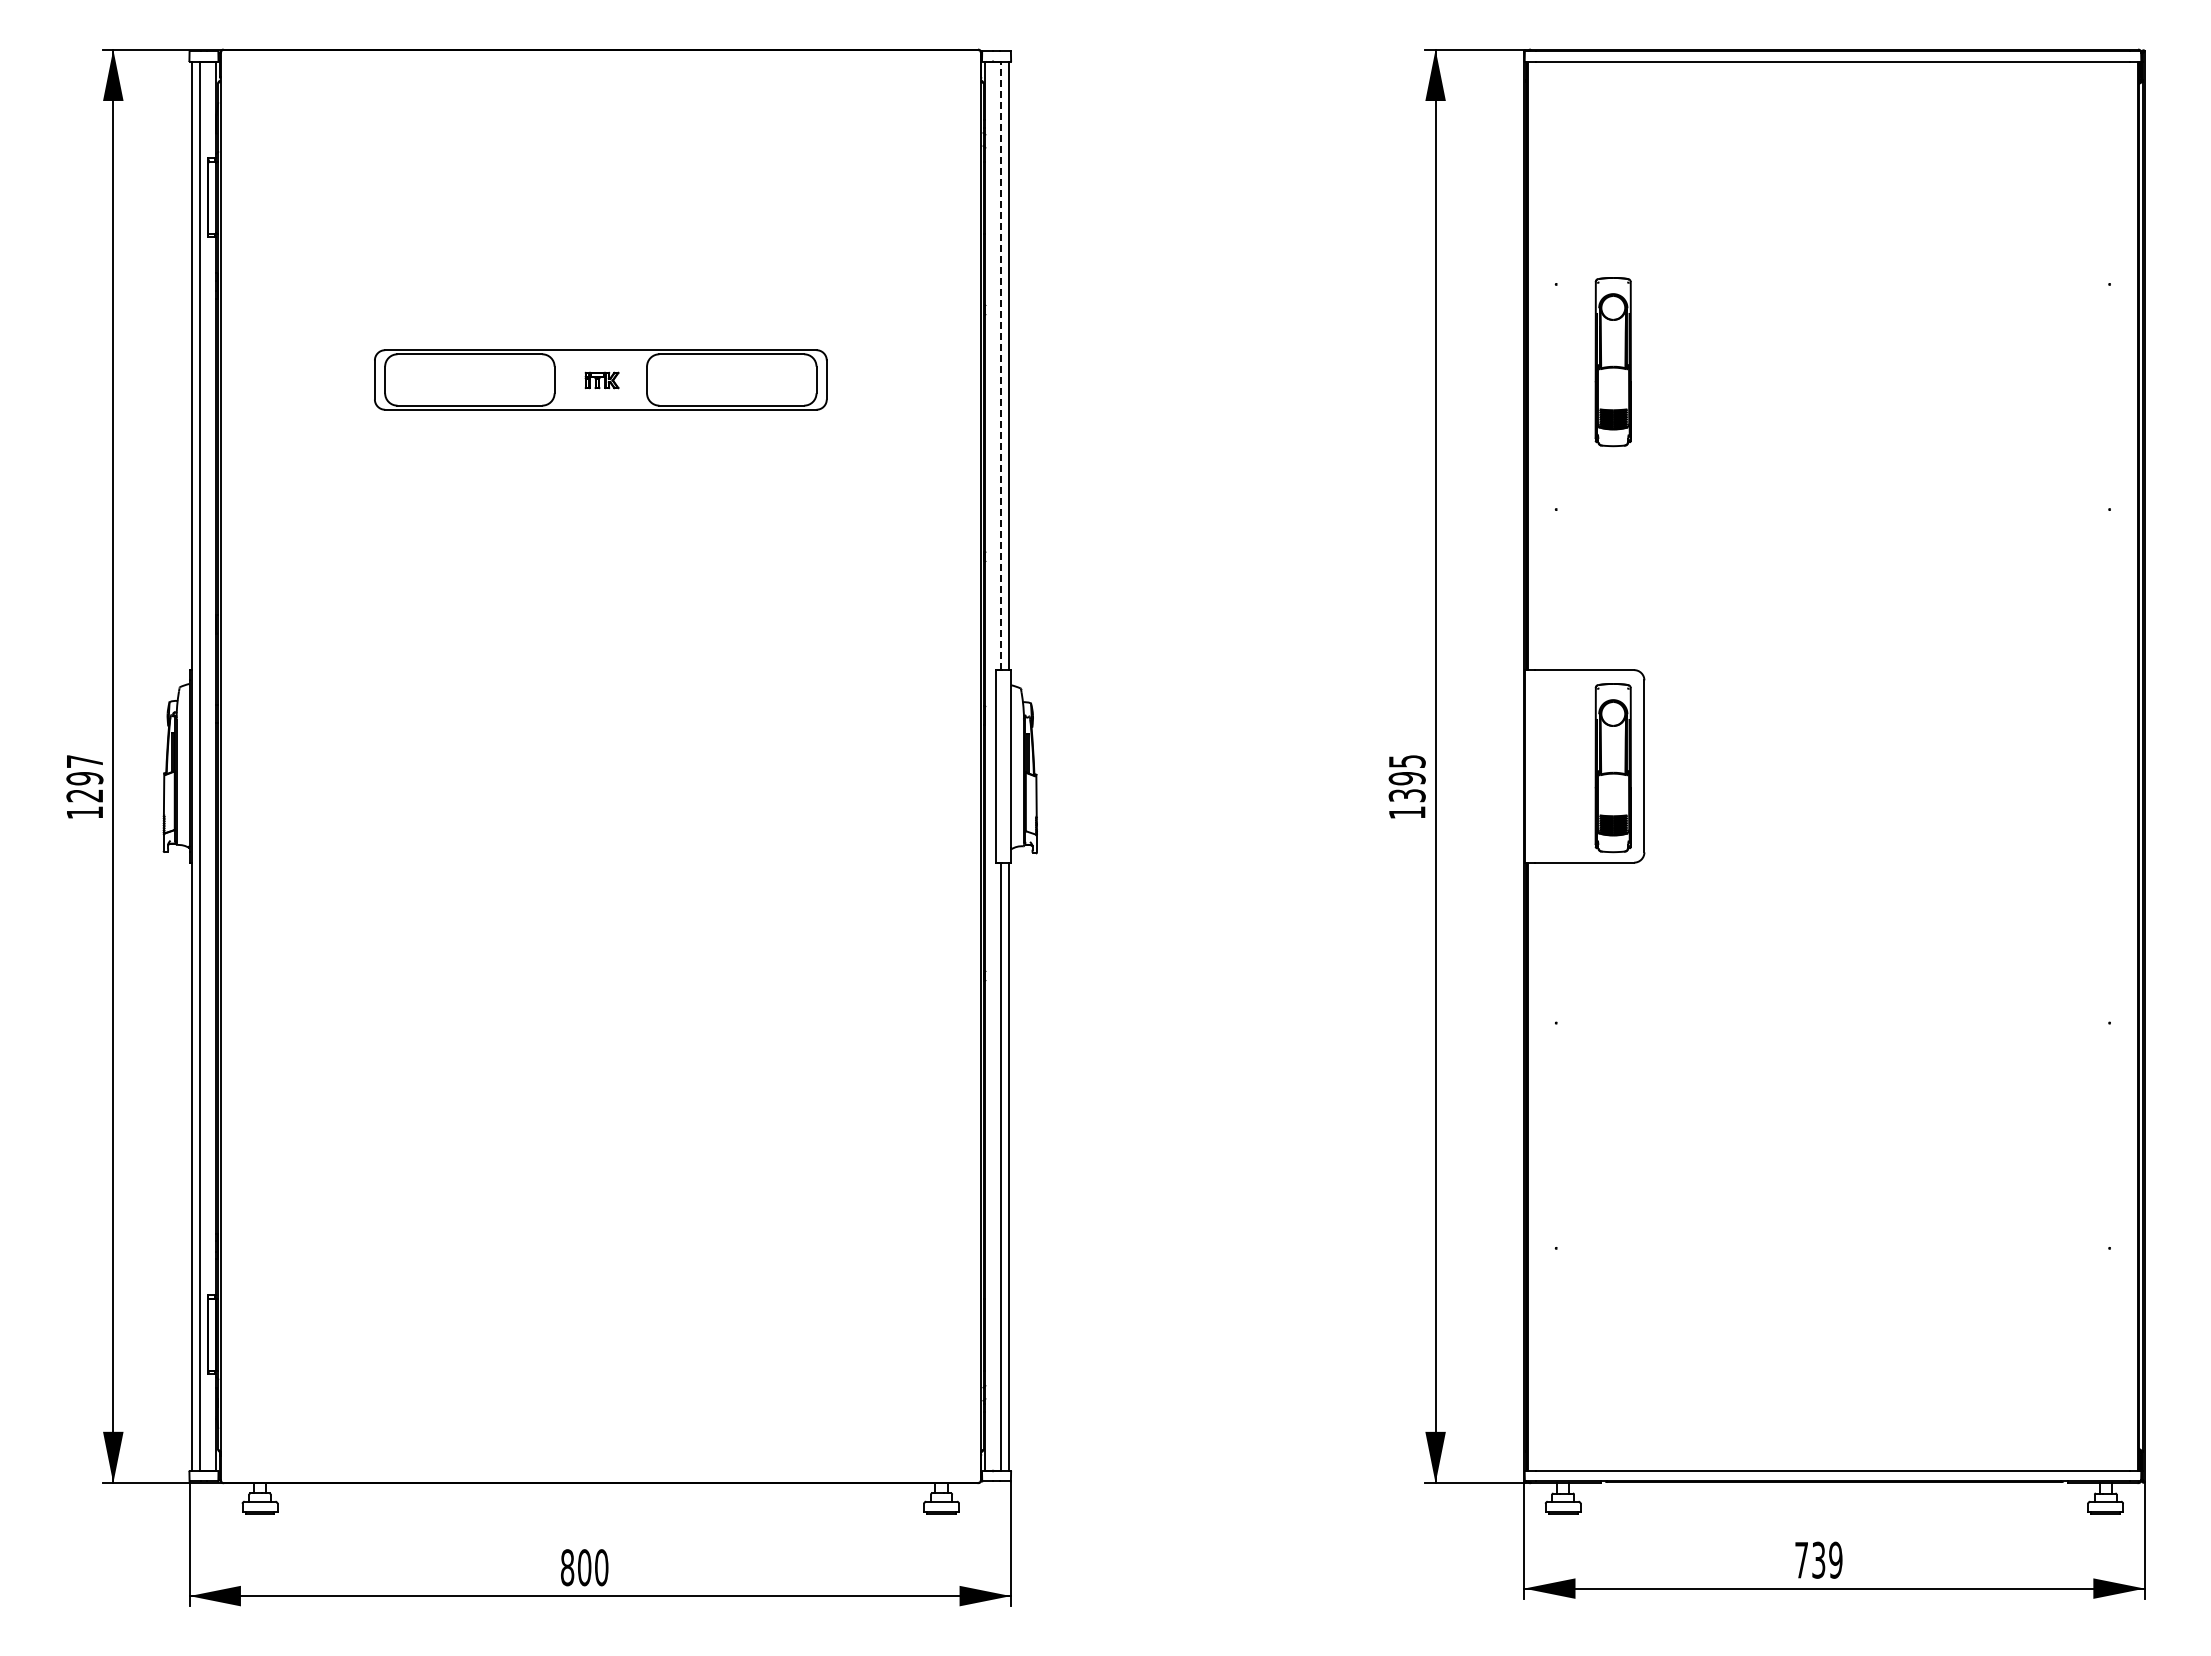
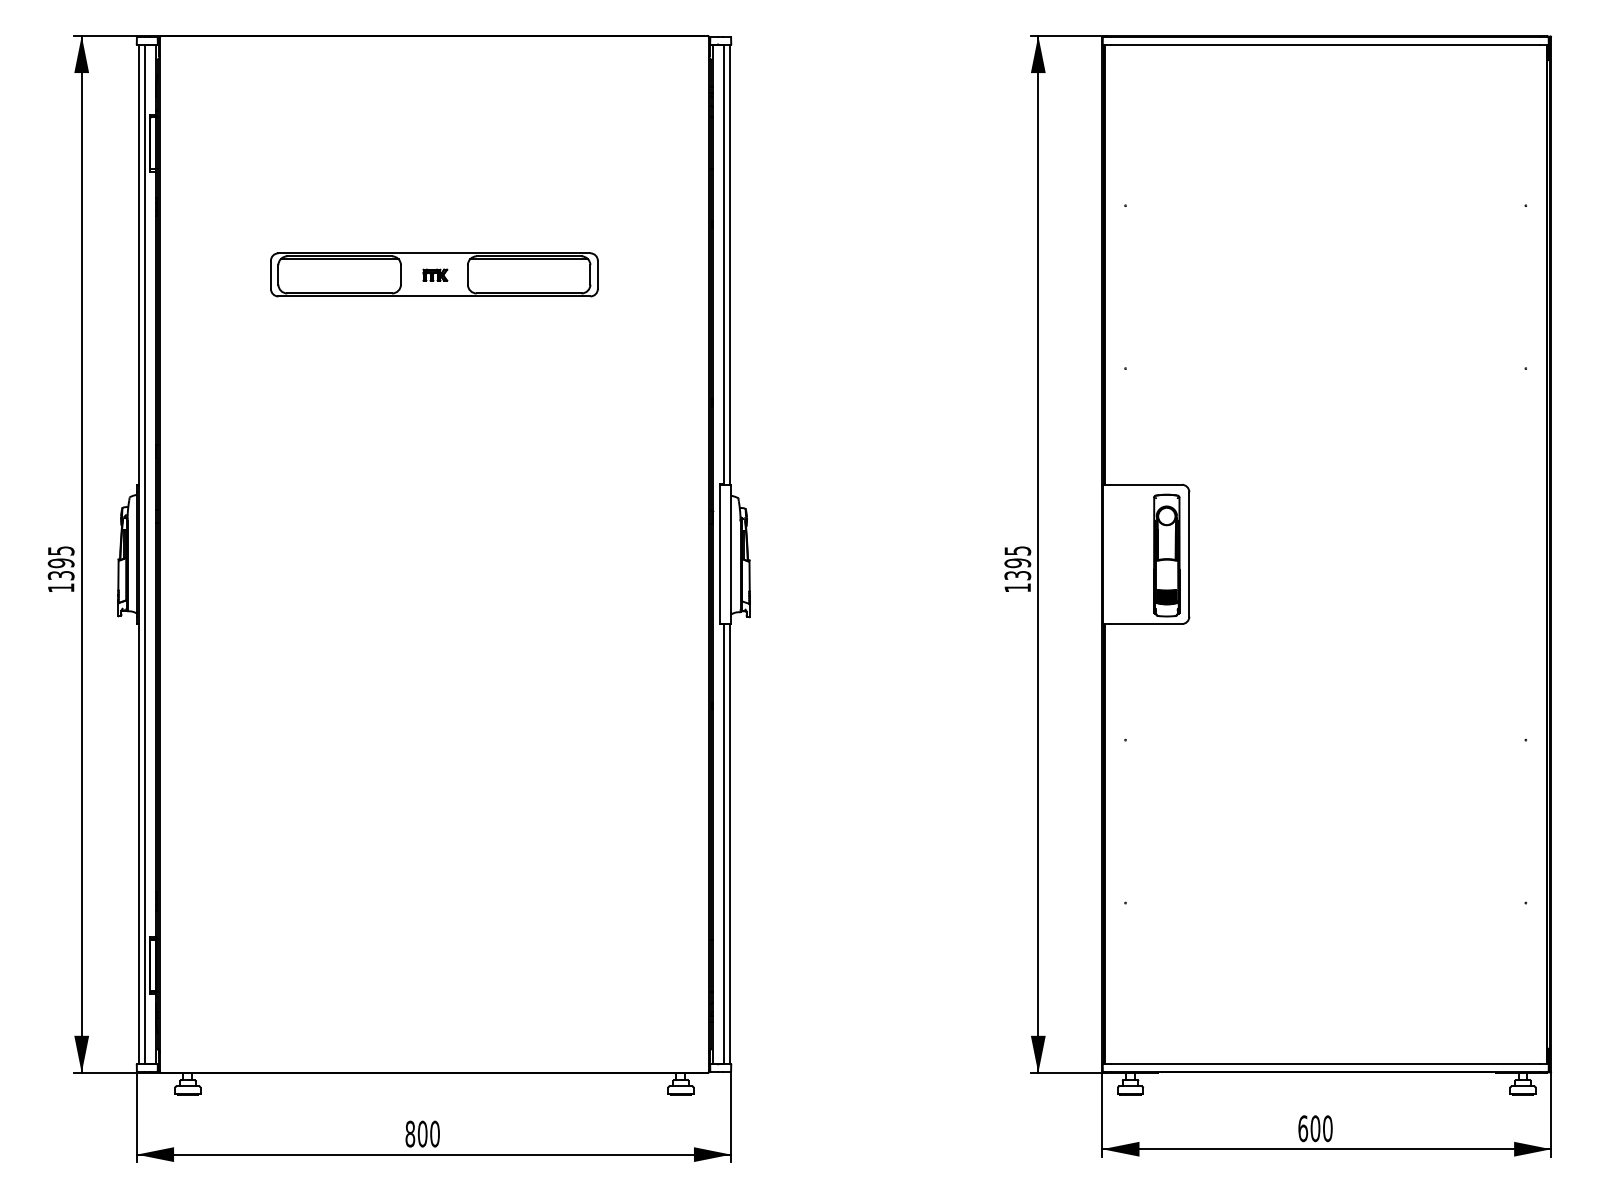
line: (469, 358) -> (339, 259), added
line: (731, 358) -> (528, 259), added
part: (1612, 362) -> (1166, 262), removed
line: (1001, 365) -> (724, 264), dashed -> solid
text: (84, 778) -> (60, 563), 1297 -> 1395
text: (1818, 1559) -> (1315, 1128), 739 -> 600

